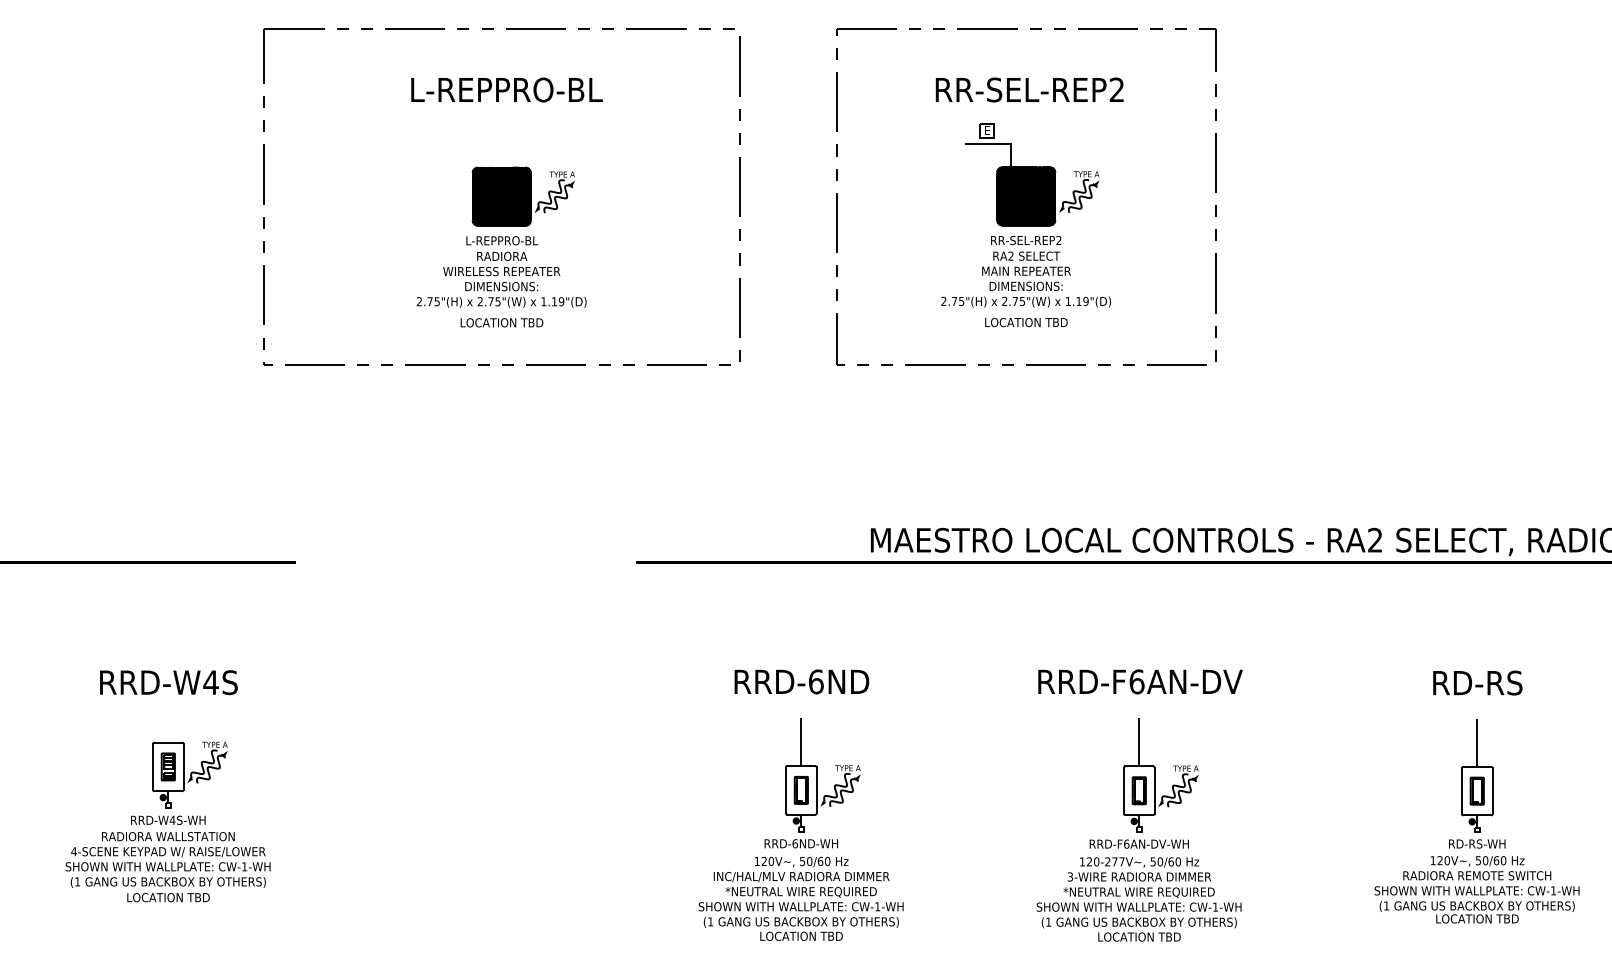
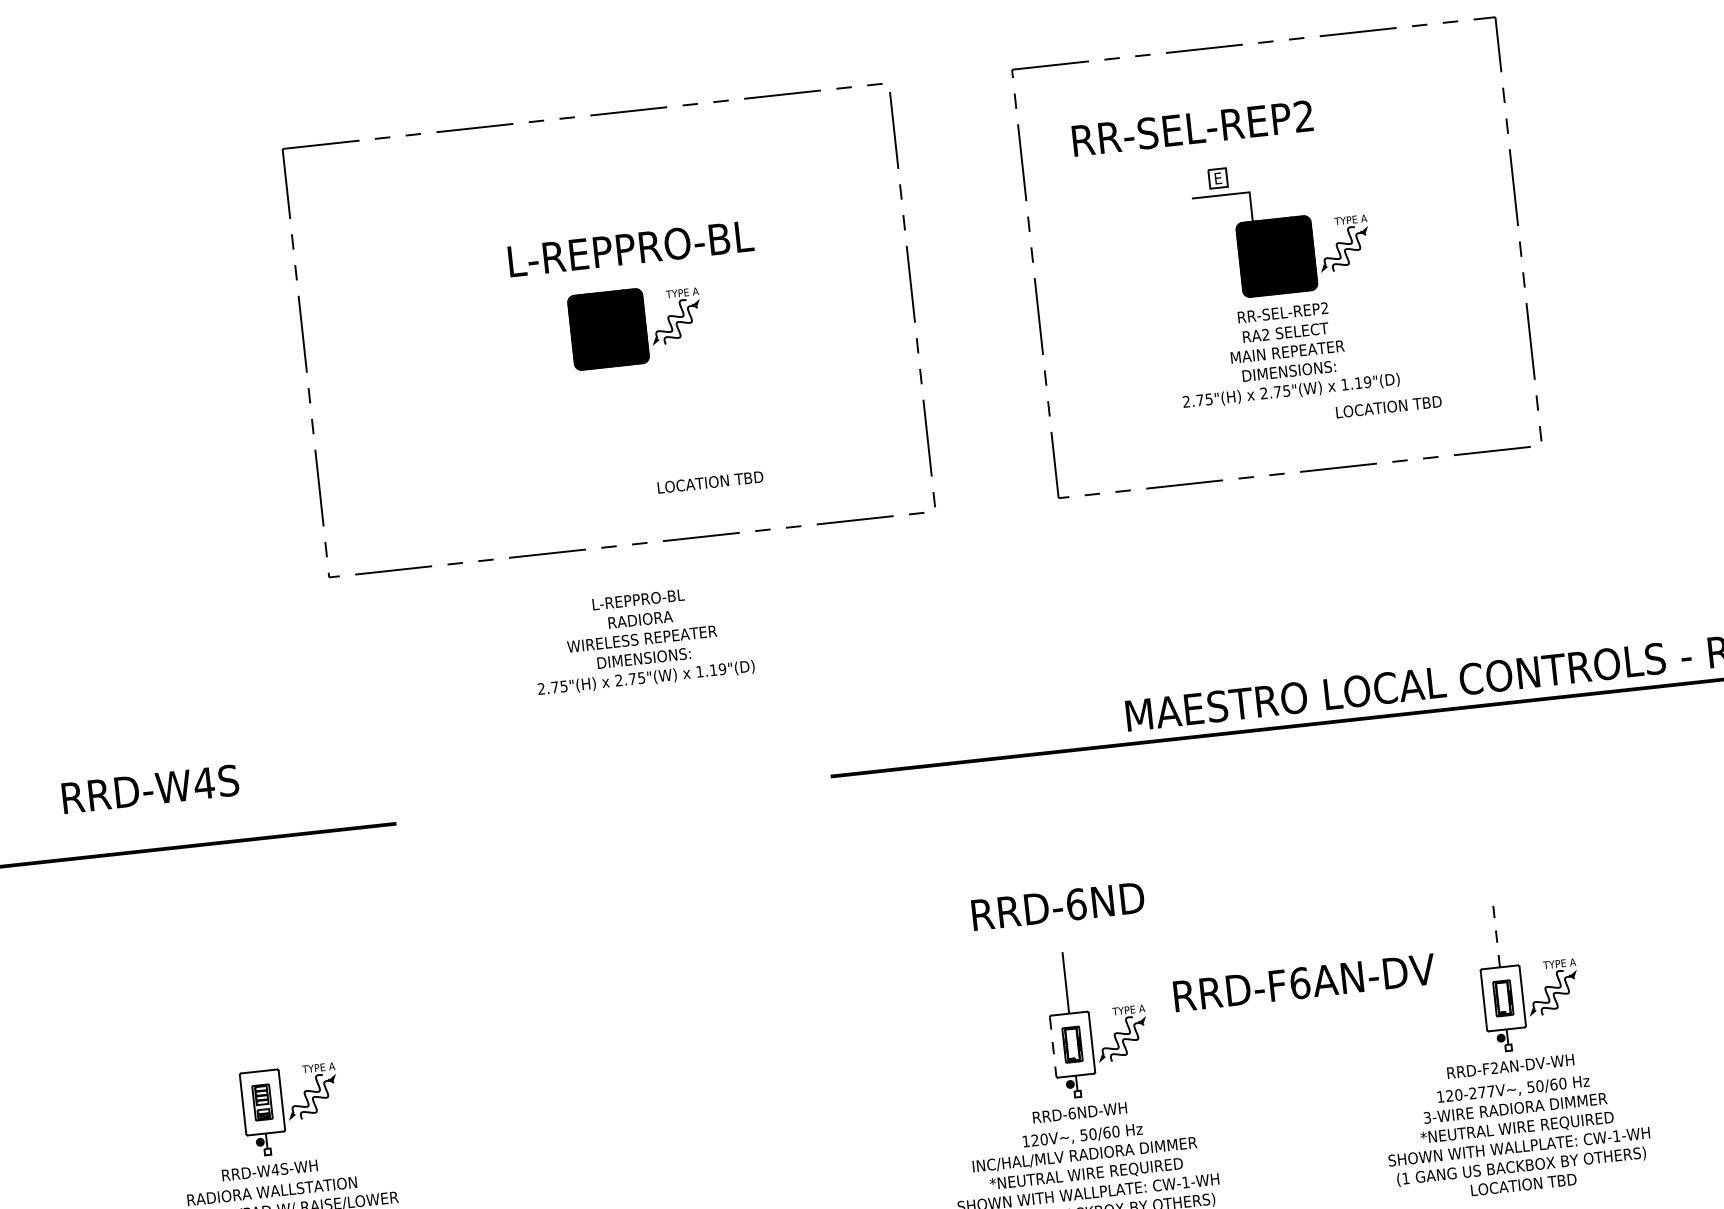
text: (506, 89) -> (630, 248), moved
text: (1029, 89) -> (1192, 127), moved
text: (501, 271) -> (641, 639), moved
text: (501, 322) -> (709, 482), moved
text: (1026, 322) -> (1389, 406), moved
text: (1140, 681) -> (1304, 982), moved
text: (168, 682) -> (150, 789), moved
line: (1139, 741) -> (1496, 935), solid -> dashed
line: (786, 790) -> (1053, 1046), solid -> dashed
text: (1126, 843) -> (1494, 1067), RRD-F6AN-DV-WH -> RRD-F2AN-DV-WH

